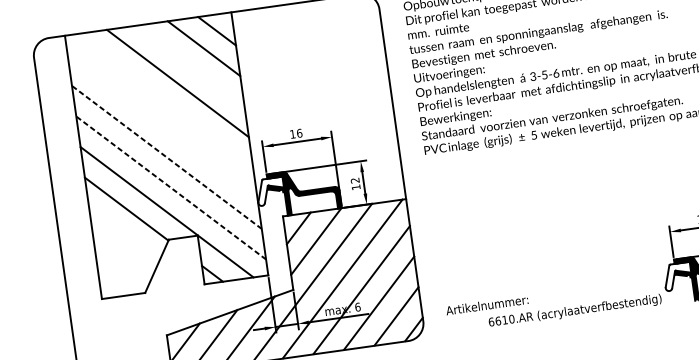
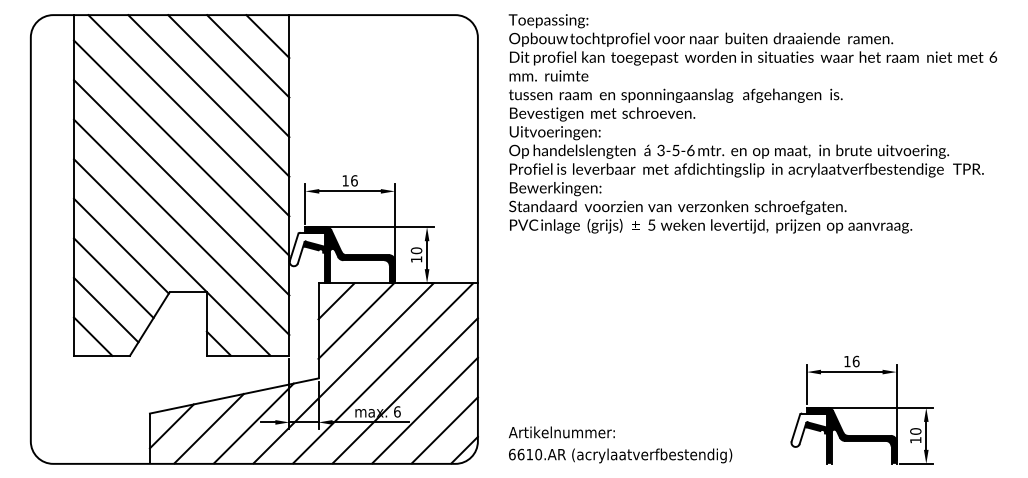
line: (190, 66) -> (228, 76), added
line: (164, 100) -> (188, 115), added
line: (162, 126) -> (181, 147), added
line: (166, 157) -> (181, 187), dashed -> solid
text: (355, 180) -> (416, 250), 12 -> 10
line: (170, 187) -> (181, 226), dashed -> solid
line: (123, 234) -> (113, 277), added
line: (122, 259) -> (106, 309), added
line: (114, 281) -> (93, 336), added
text: (575, 311) -> (620, 455), moved

